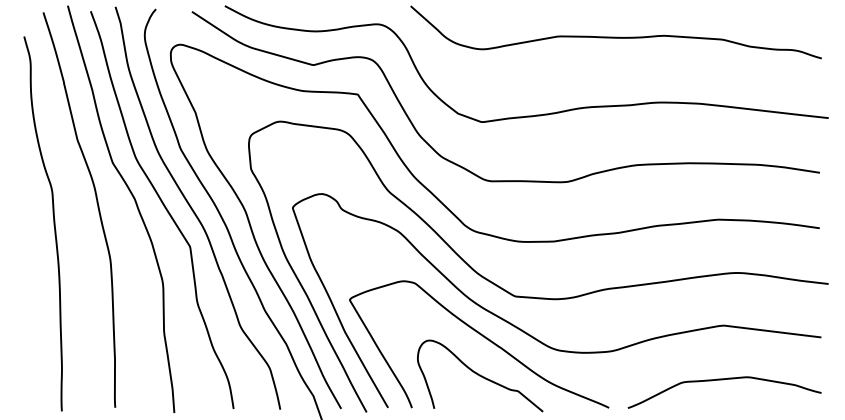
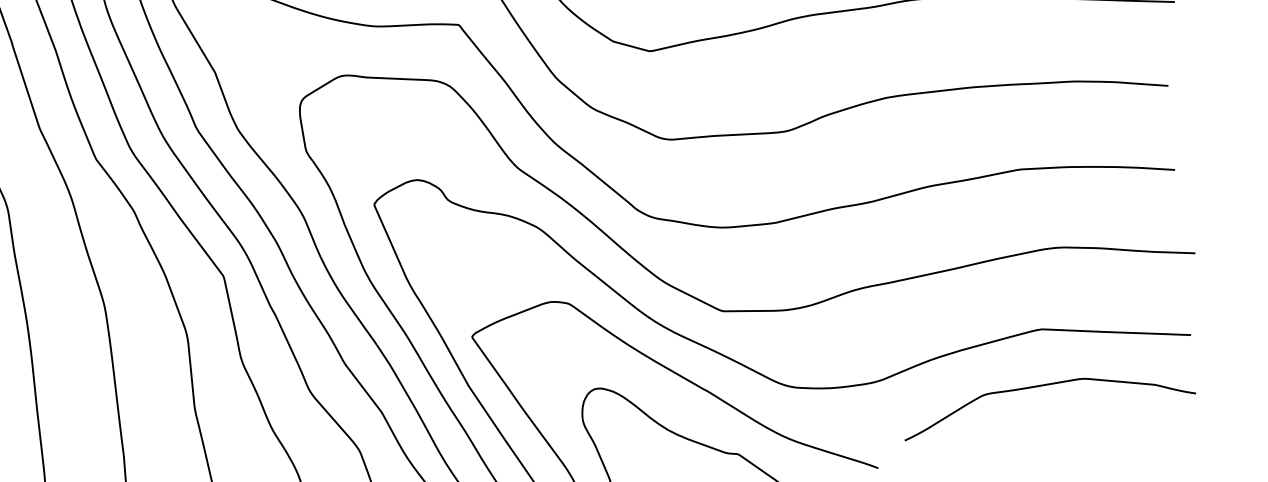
curve: (723, 380) -> (1046, 386), moved

